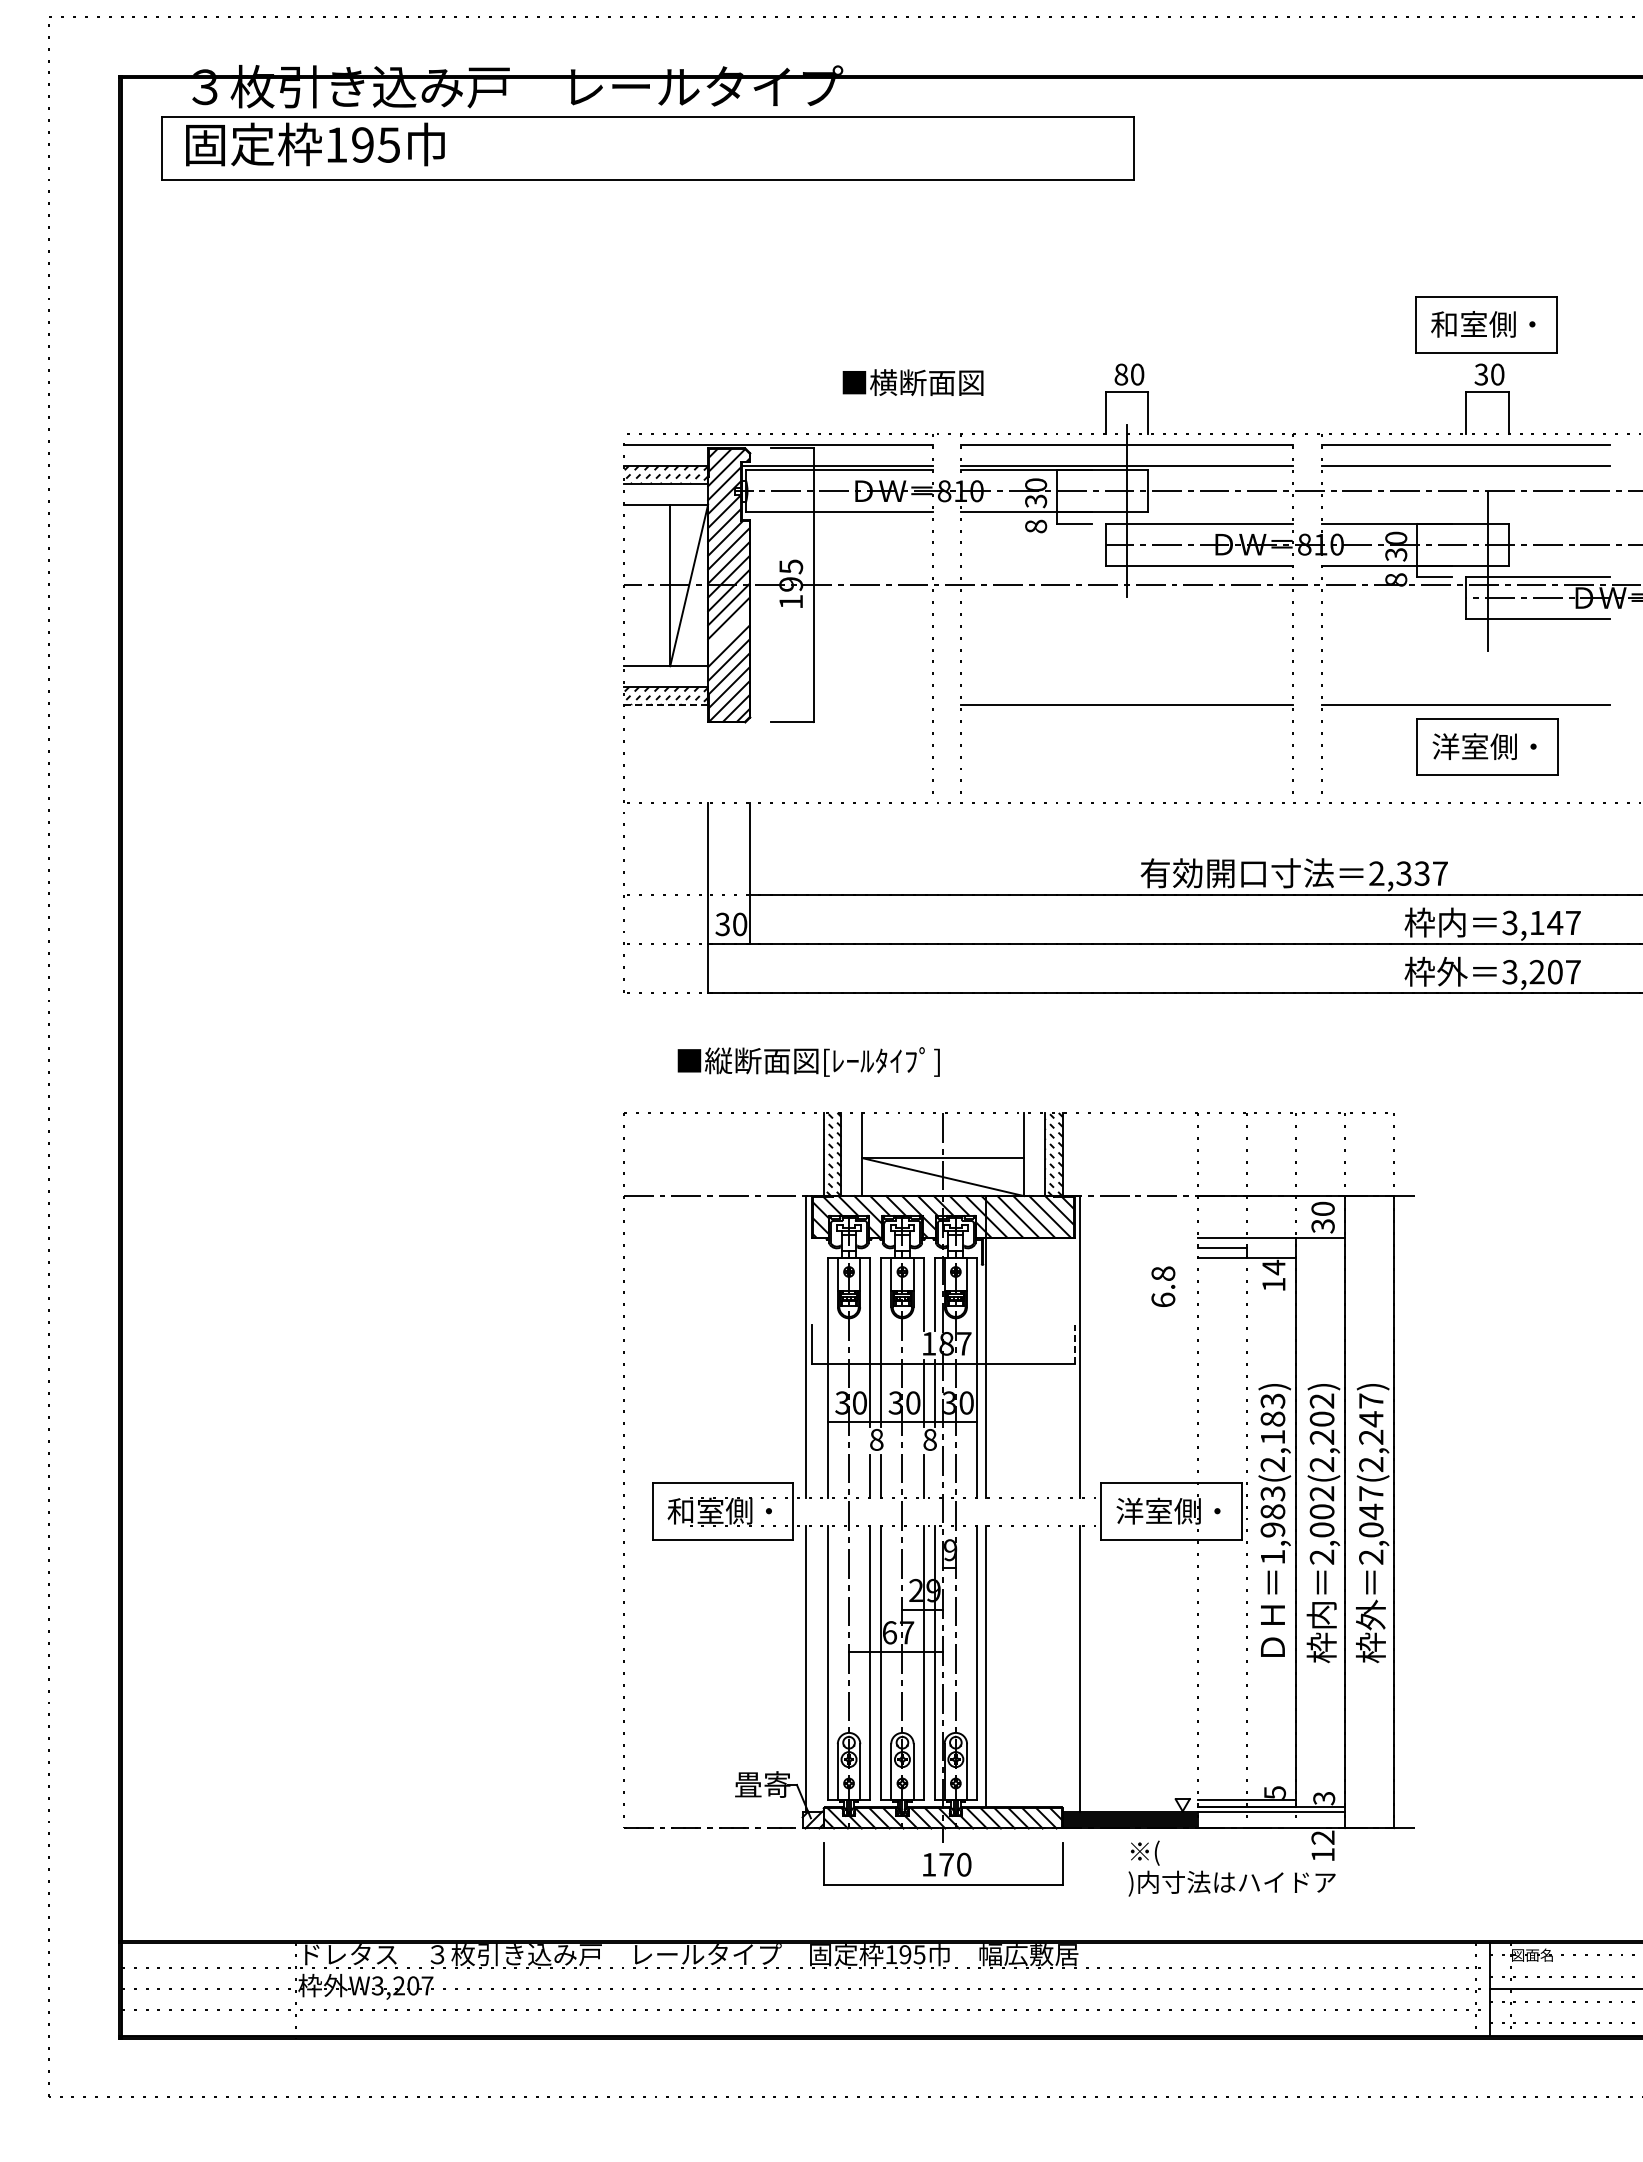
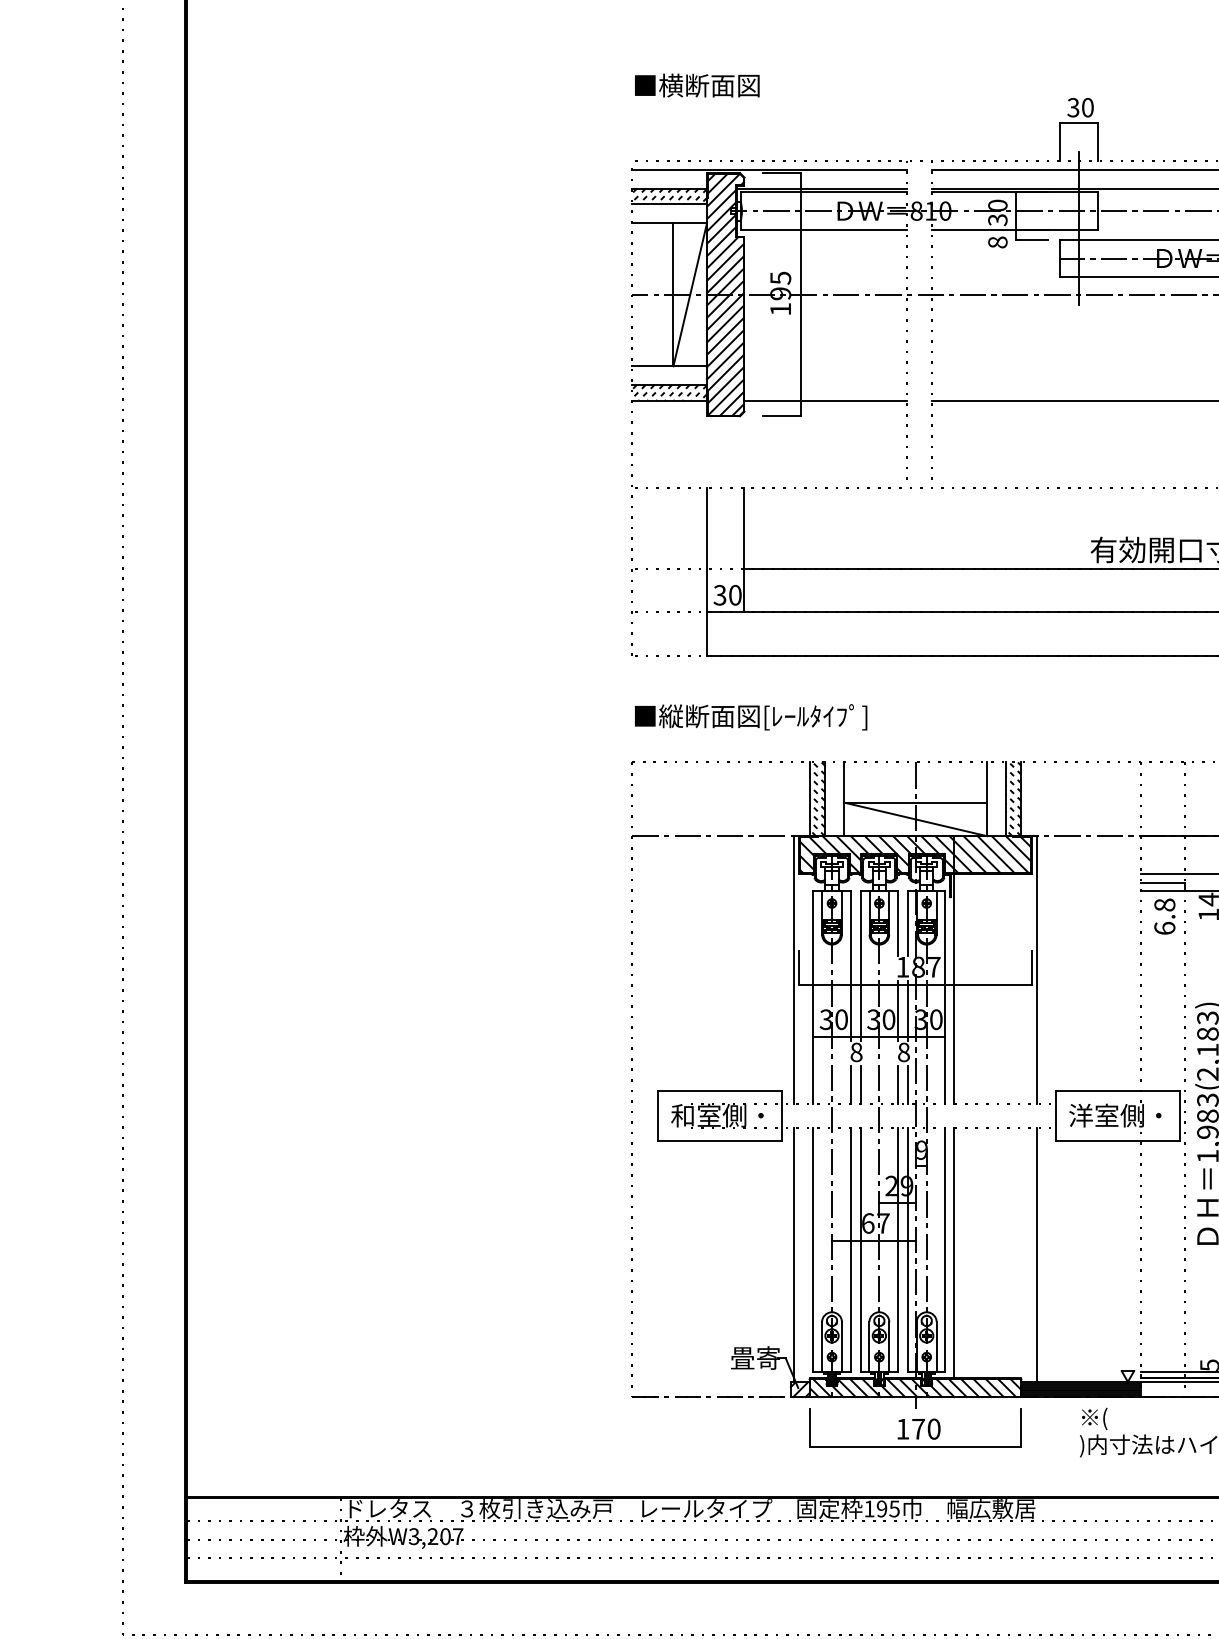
text: (1121, 374) -> (1073, 107), 80 -> 30
text: (912, 382) -> (696, 85), moved
line: (728, 632) -> (725, 336), added
line: (666, 704) -> (670, 400), dashed -> solid
line: (841, 704) -> (825, 400), added
text: (808, 1061) -> (750, 716), moved
text: (1163, 1286) -> (1164, 916), moved
line: (1074, 1343) -> (1031, 966), dashed -> solid
line: (934, 1475) -> (907, 1083), added

